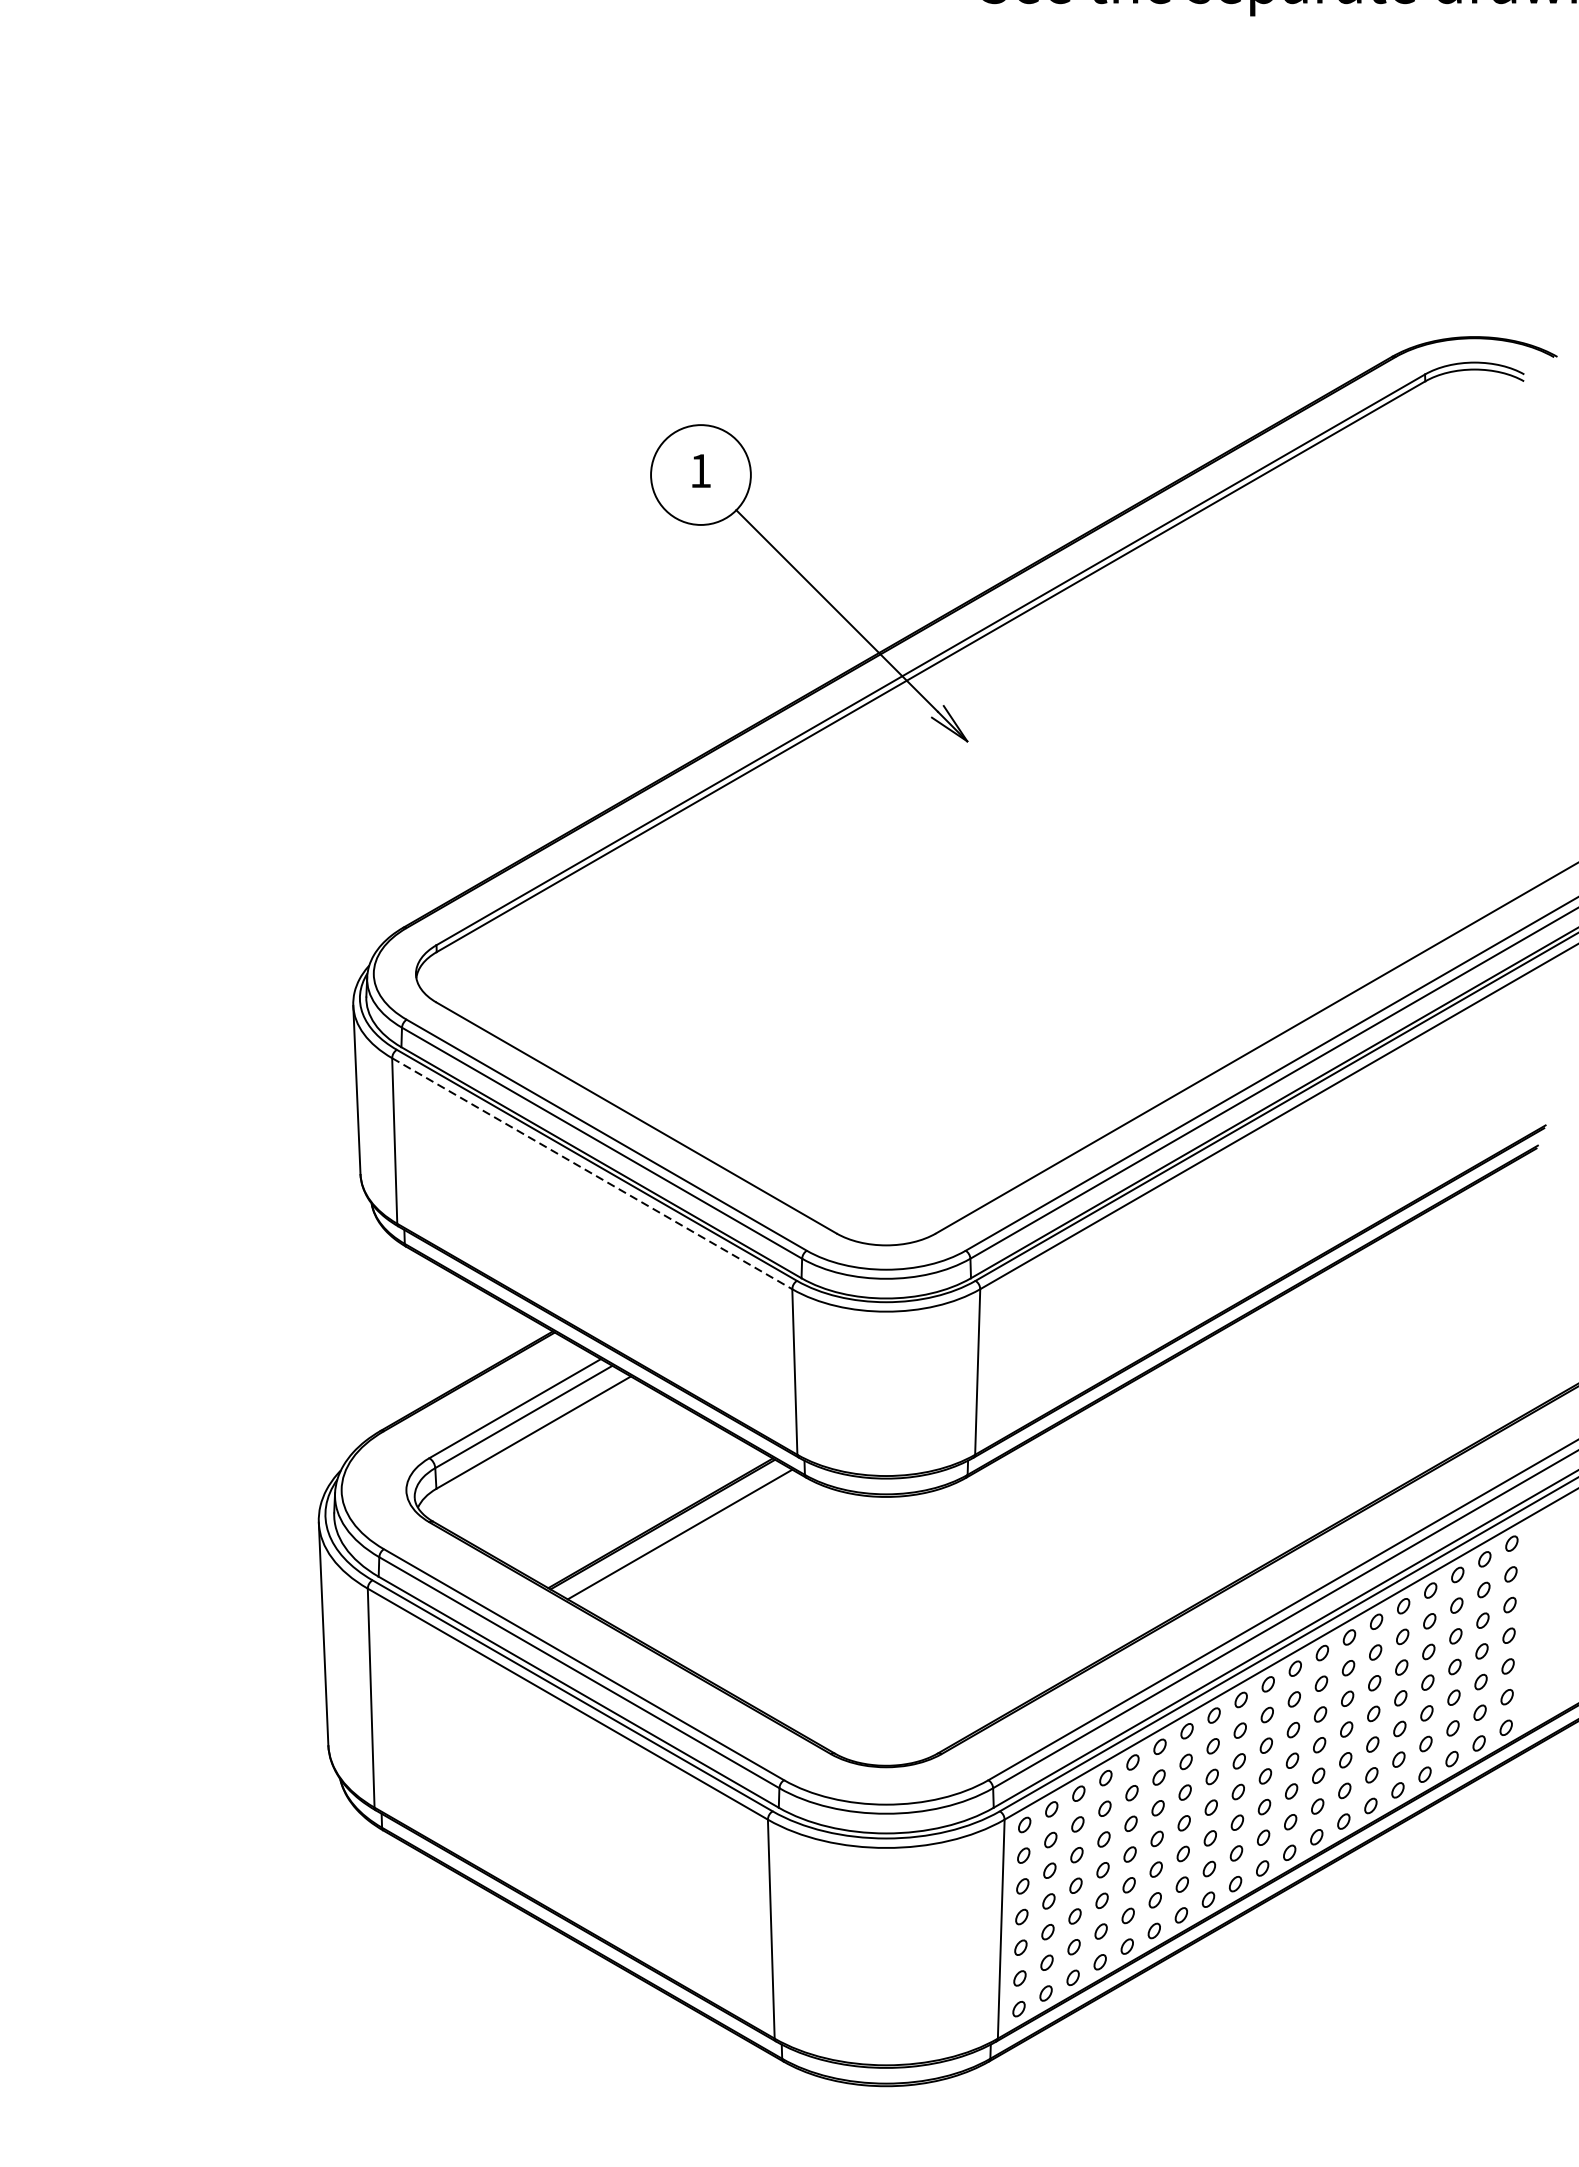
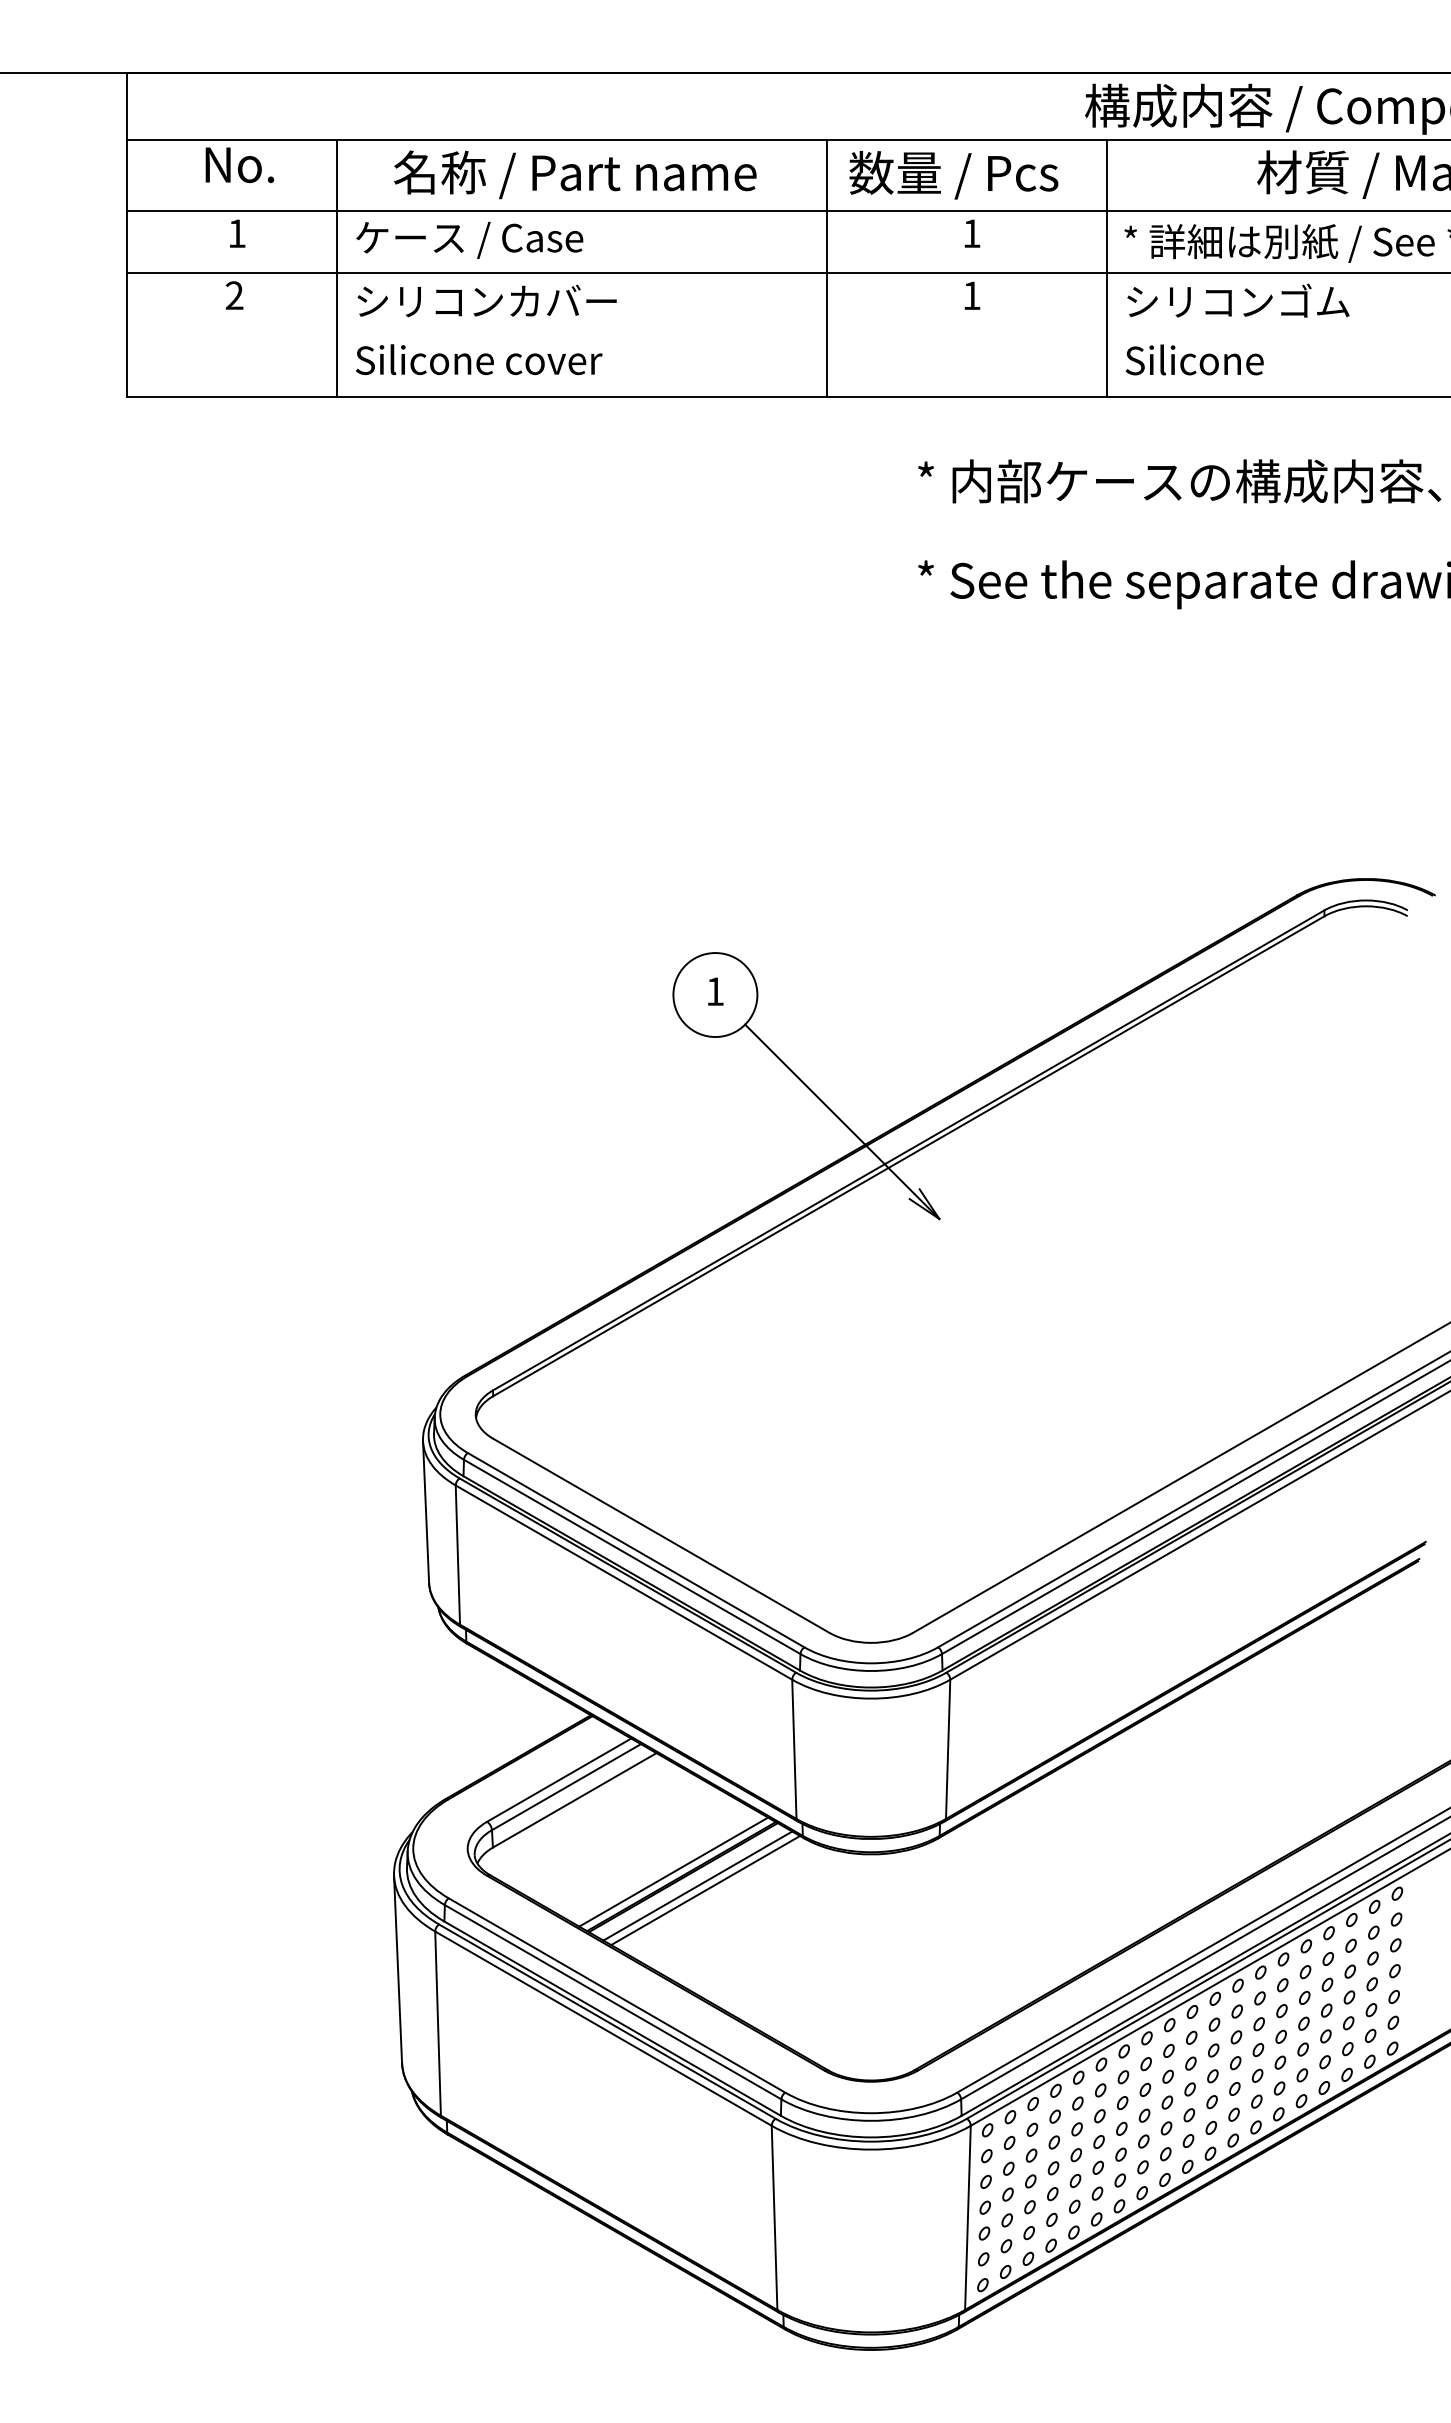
line: (592, 1173) -> (624, 1582), dashed -> solid
line: (651, 1517) -> (673, 1871), added
line: (689, 1539) -> (705, 1890), added

